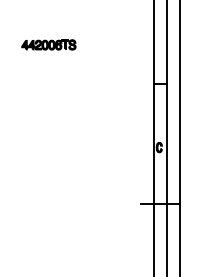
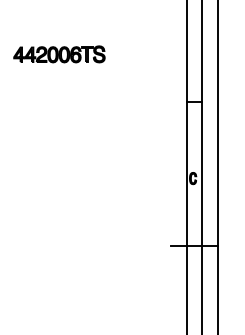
part: (48, 44) -> (59, 53), size x1.4

